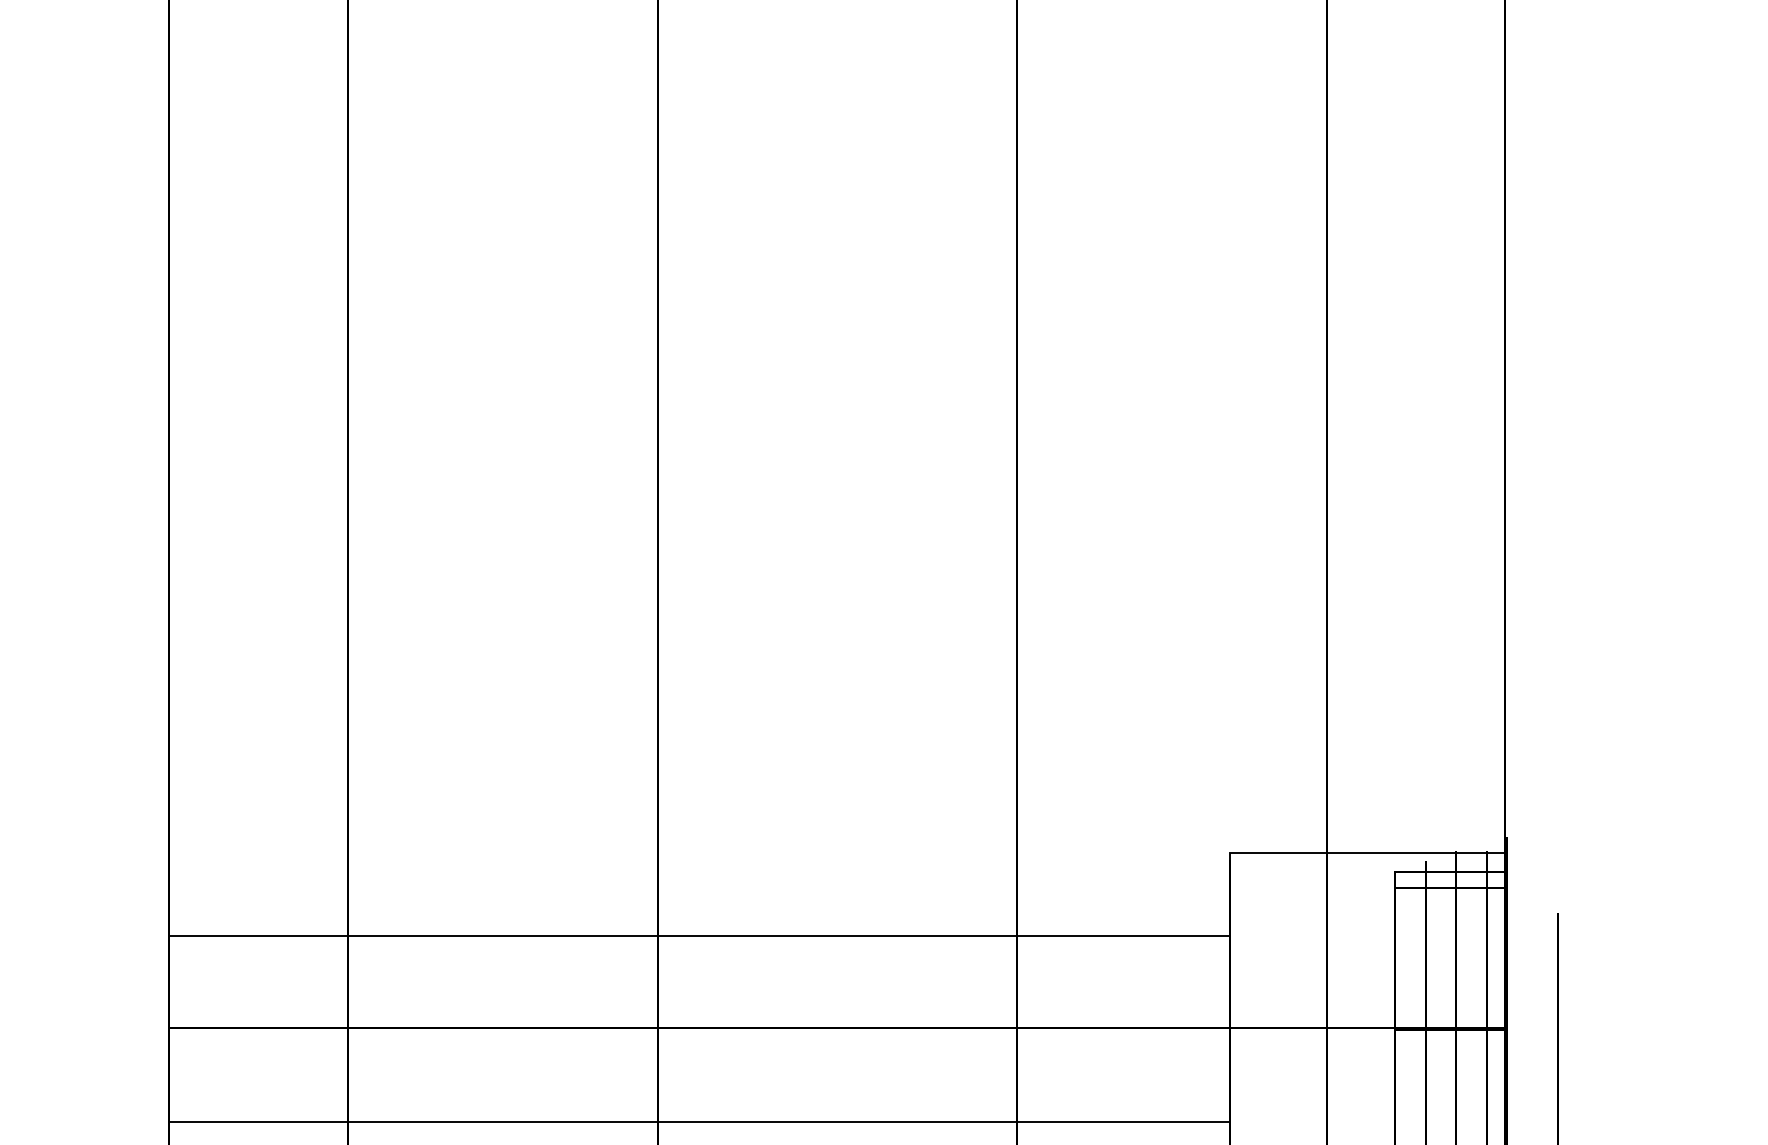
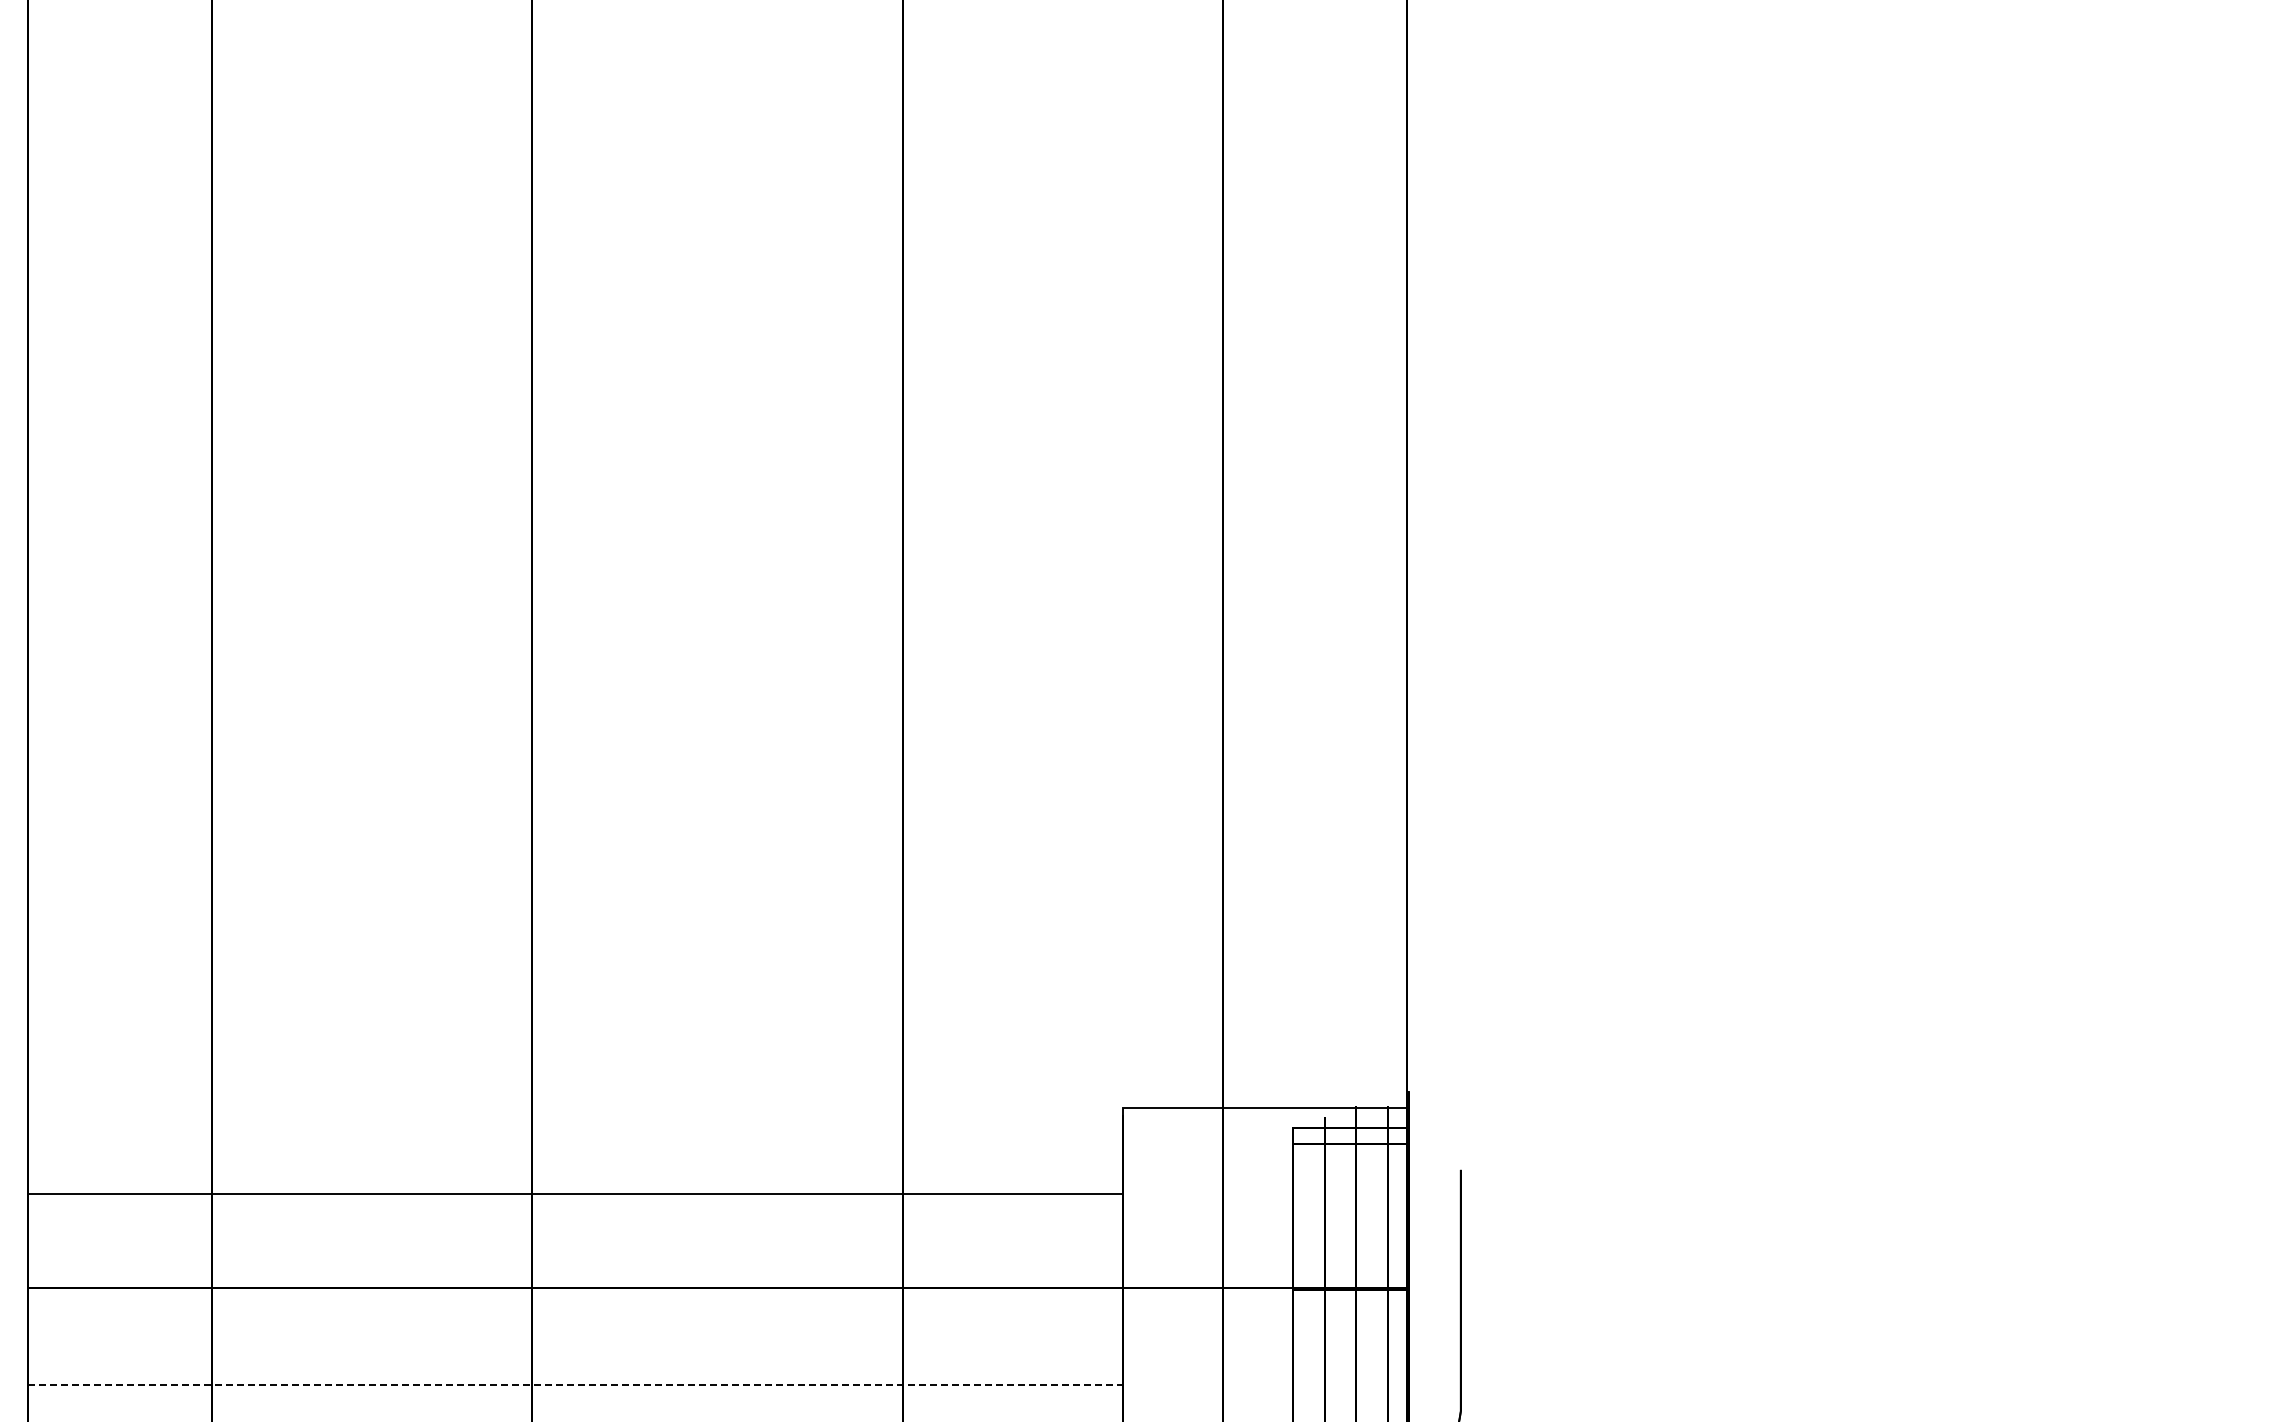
line: (699, 1121) -> (575, 1385), solid -> dashed

